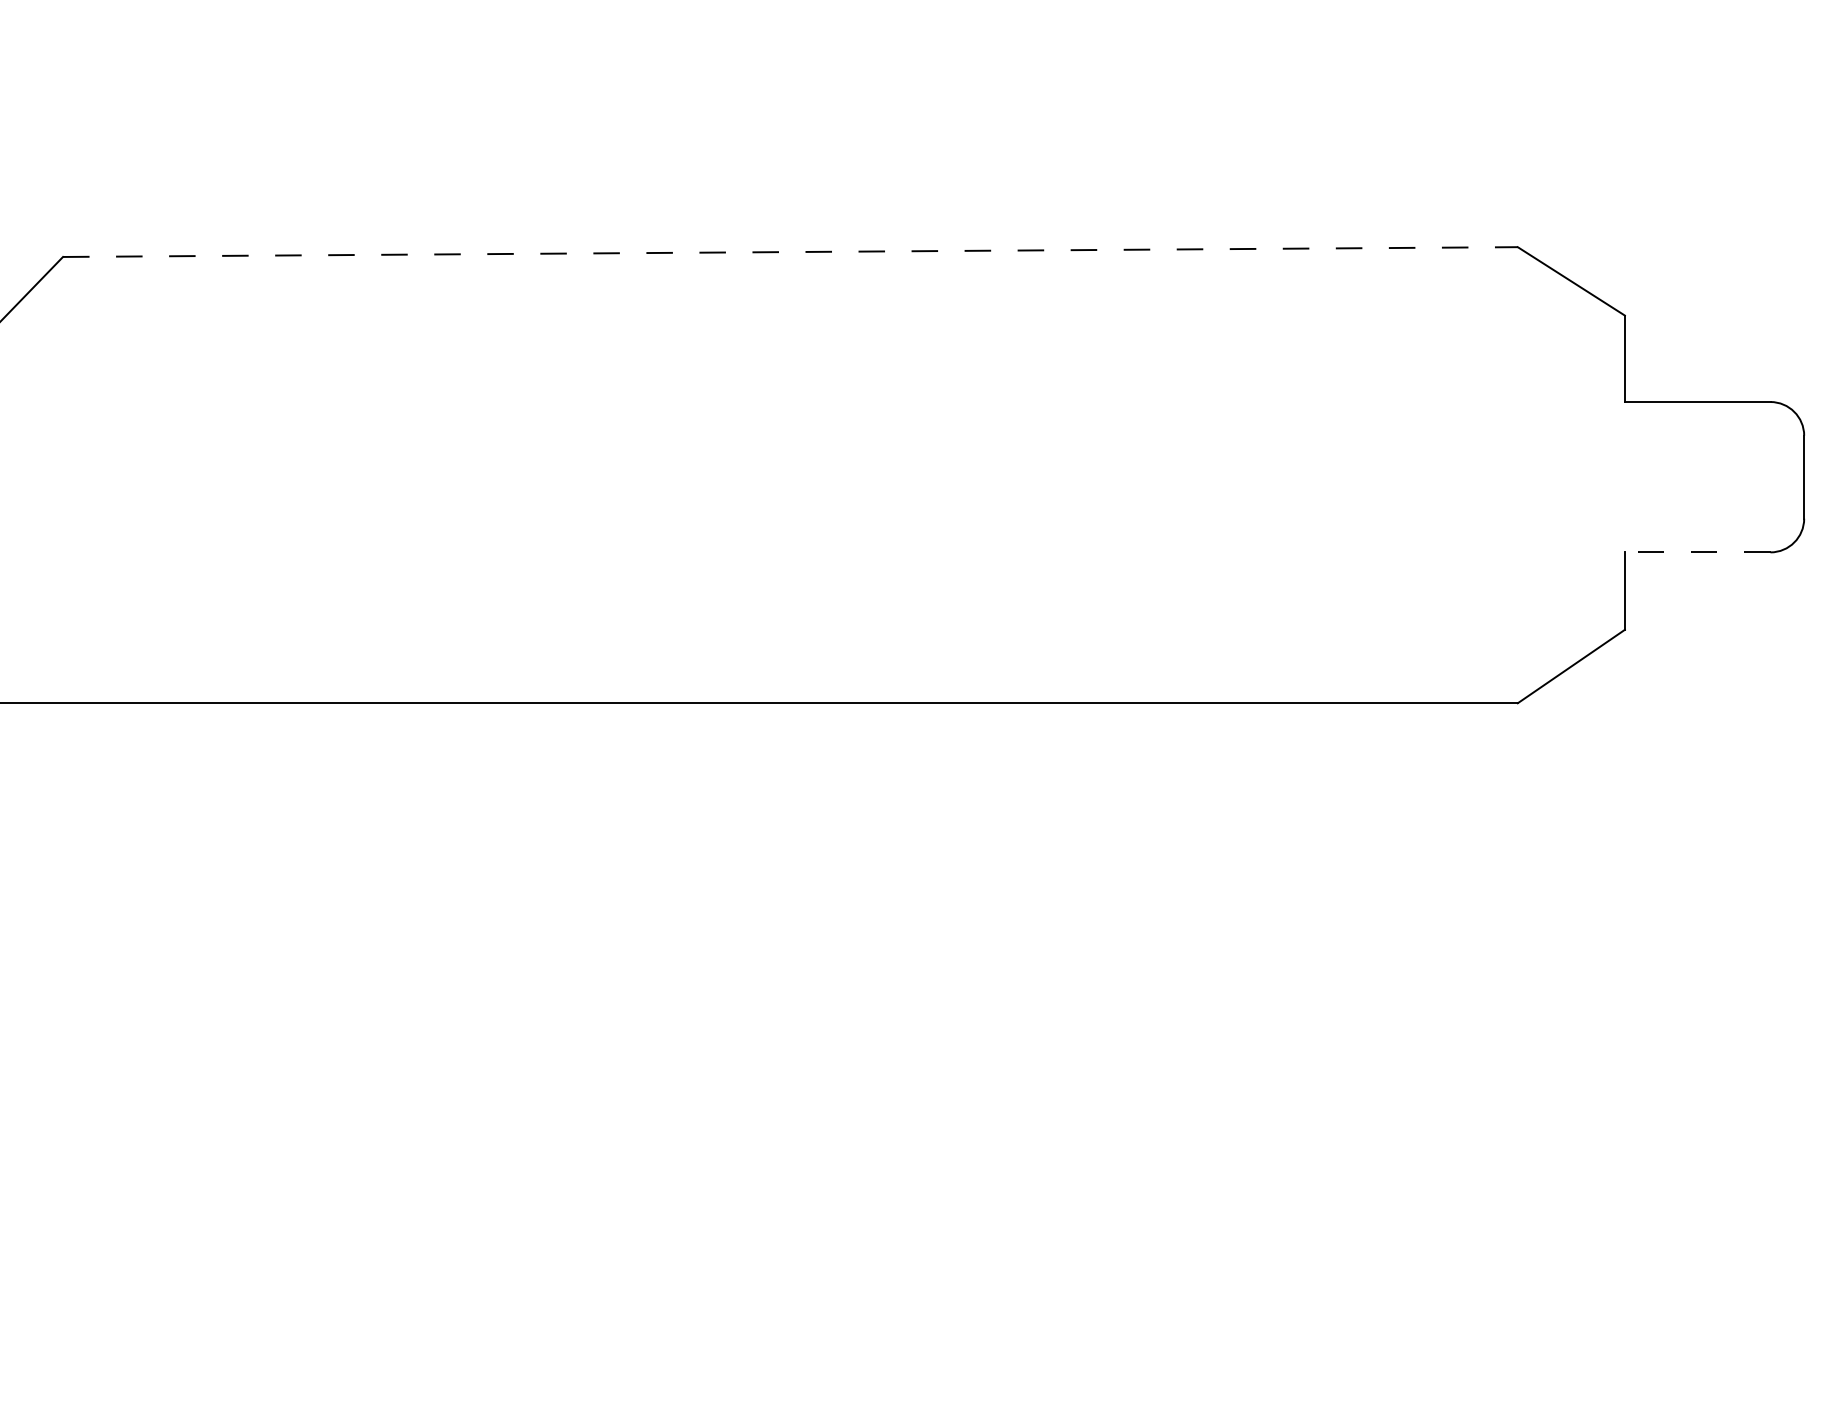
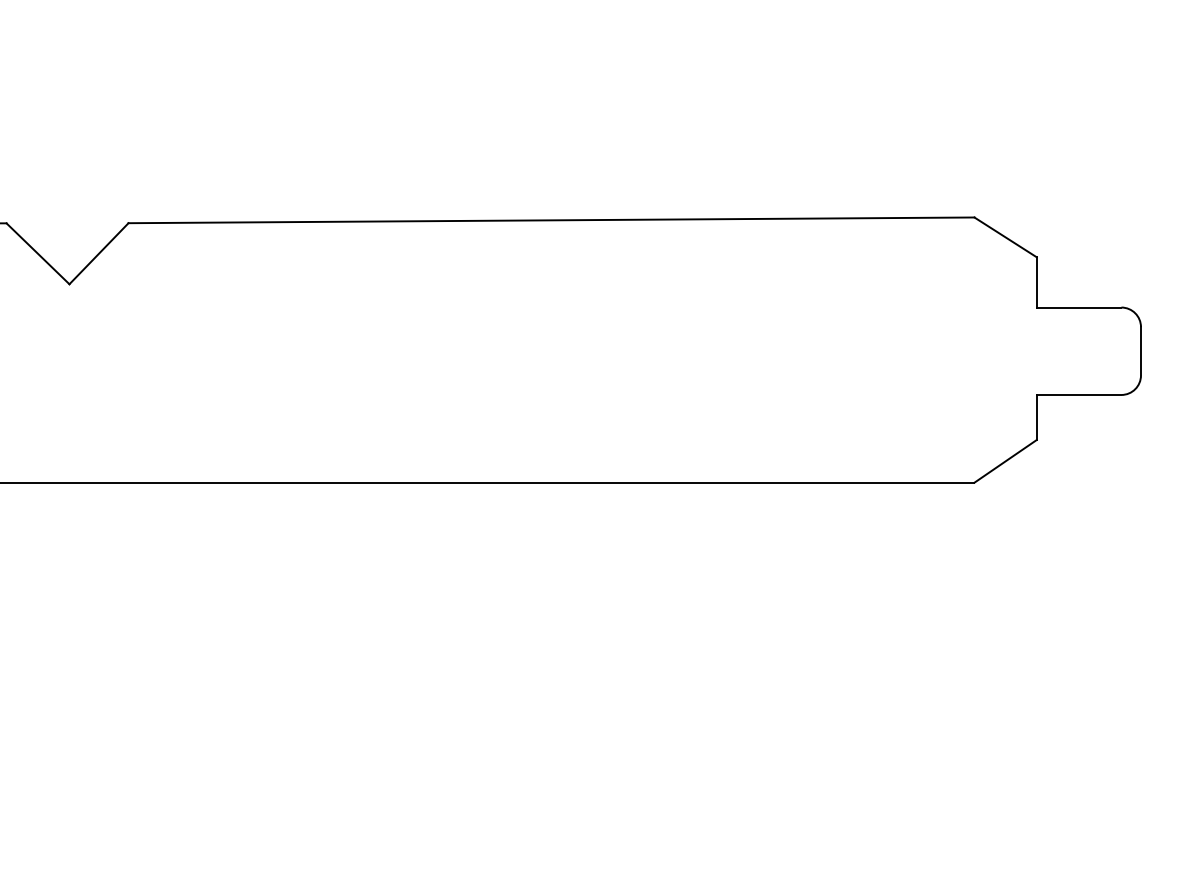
line: (790, 252) -> (551, 220), dashed -> solid
line: (1696, 551) -> (1078, 394), dashed -> solid

